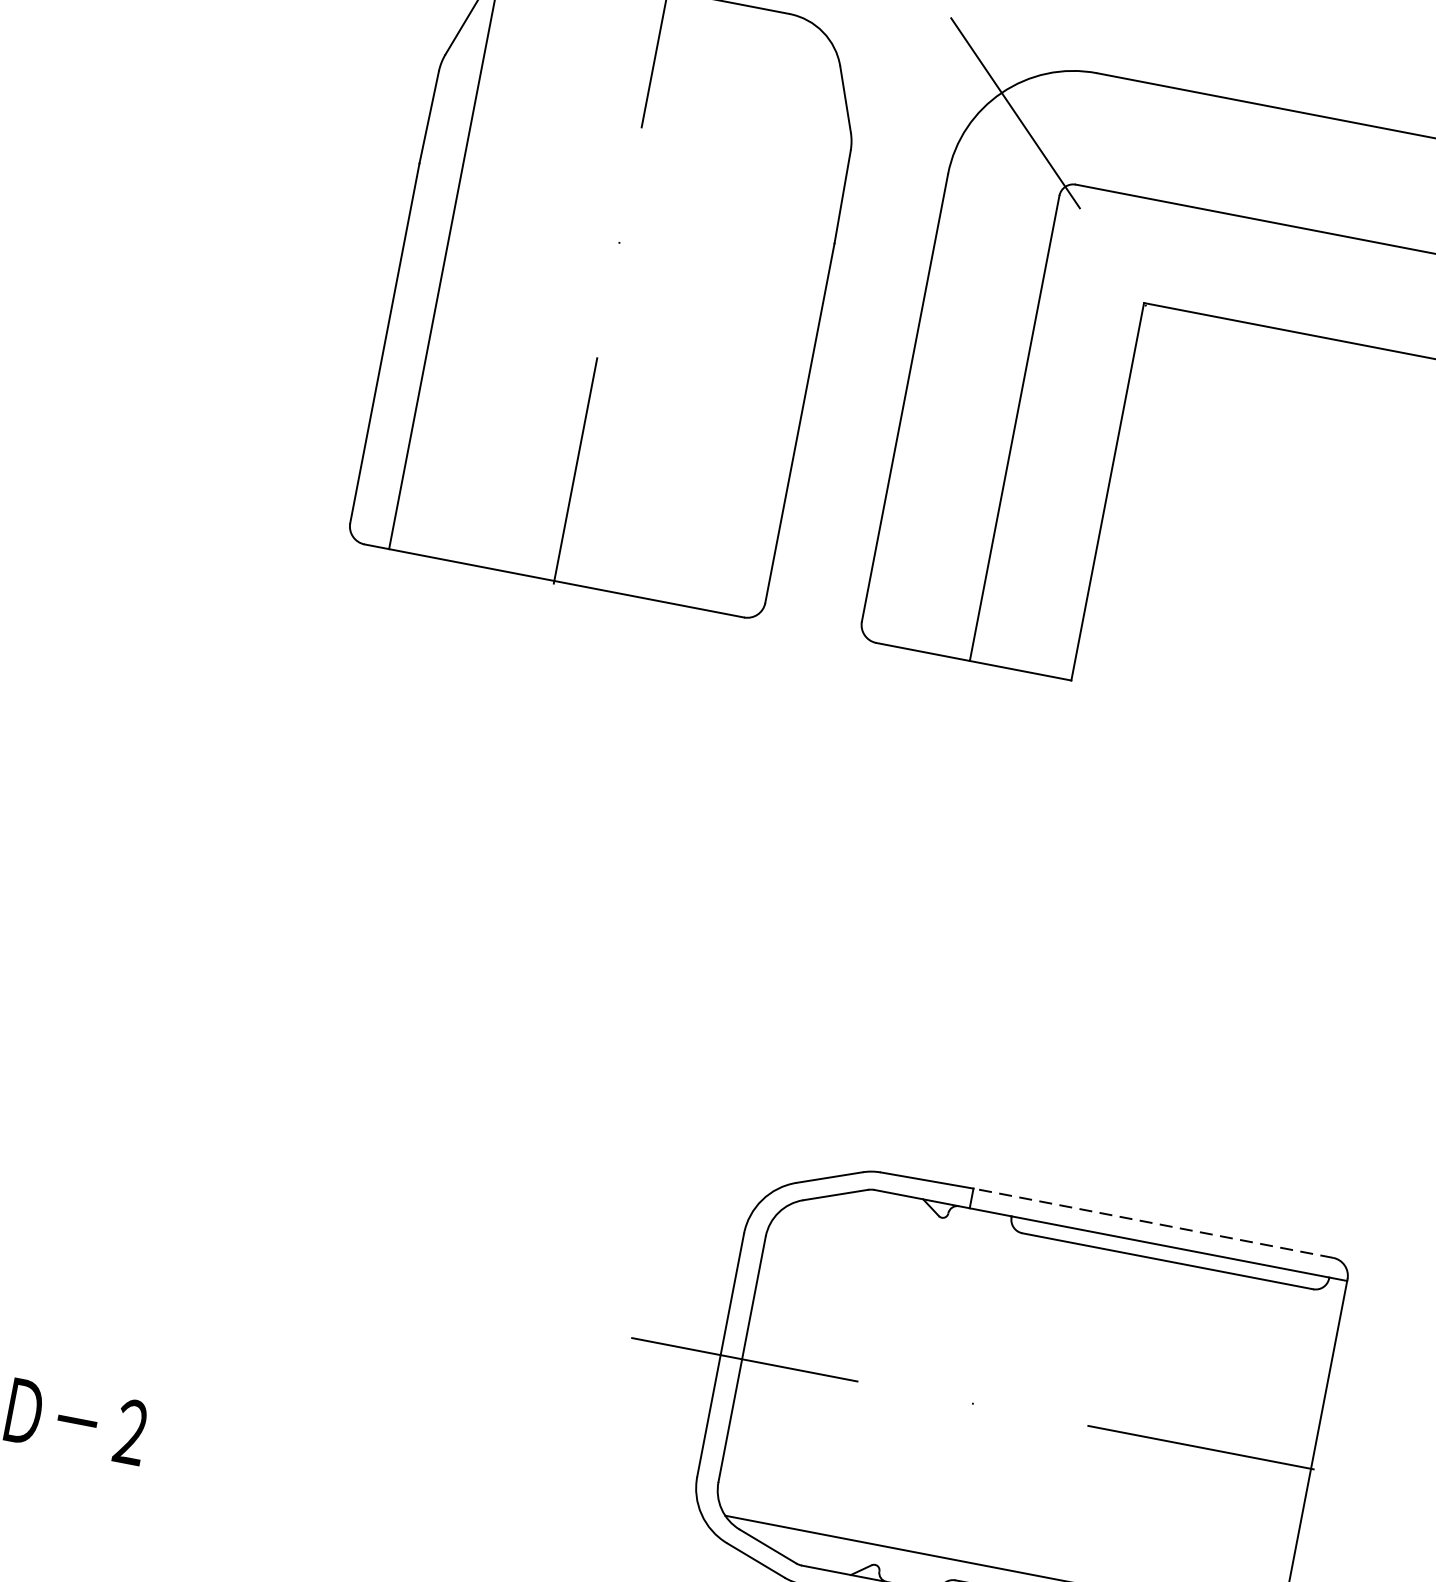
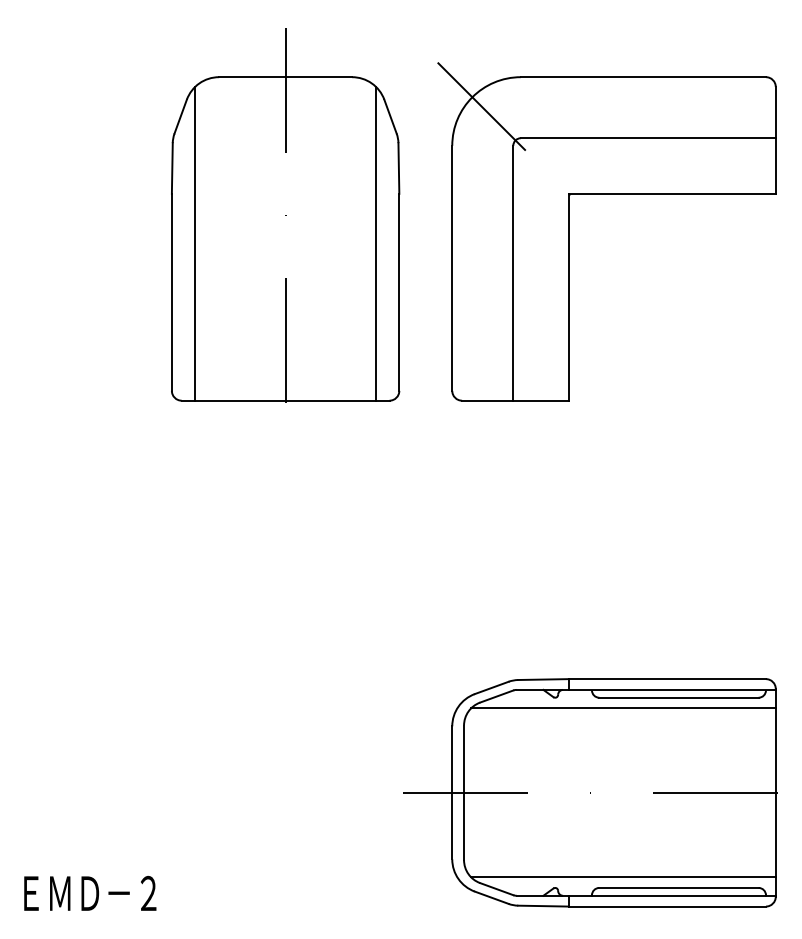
line: (775, 326) -> (376, 243), added
line: (1153, 1223) -> (667, 679), dashed -> solid
line: (1062, 1261) -> (623, 708), added

